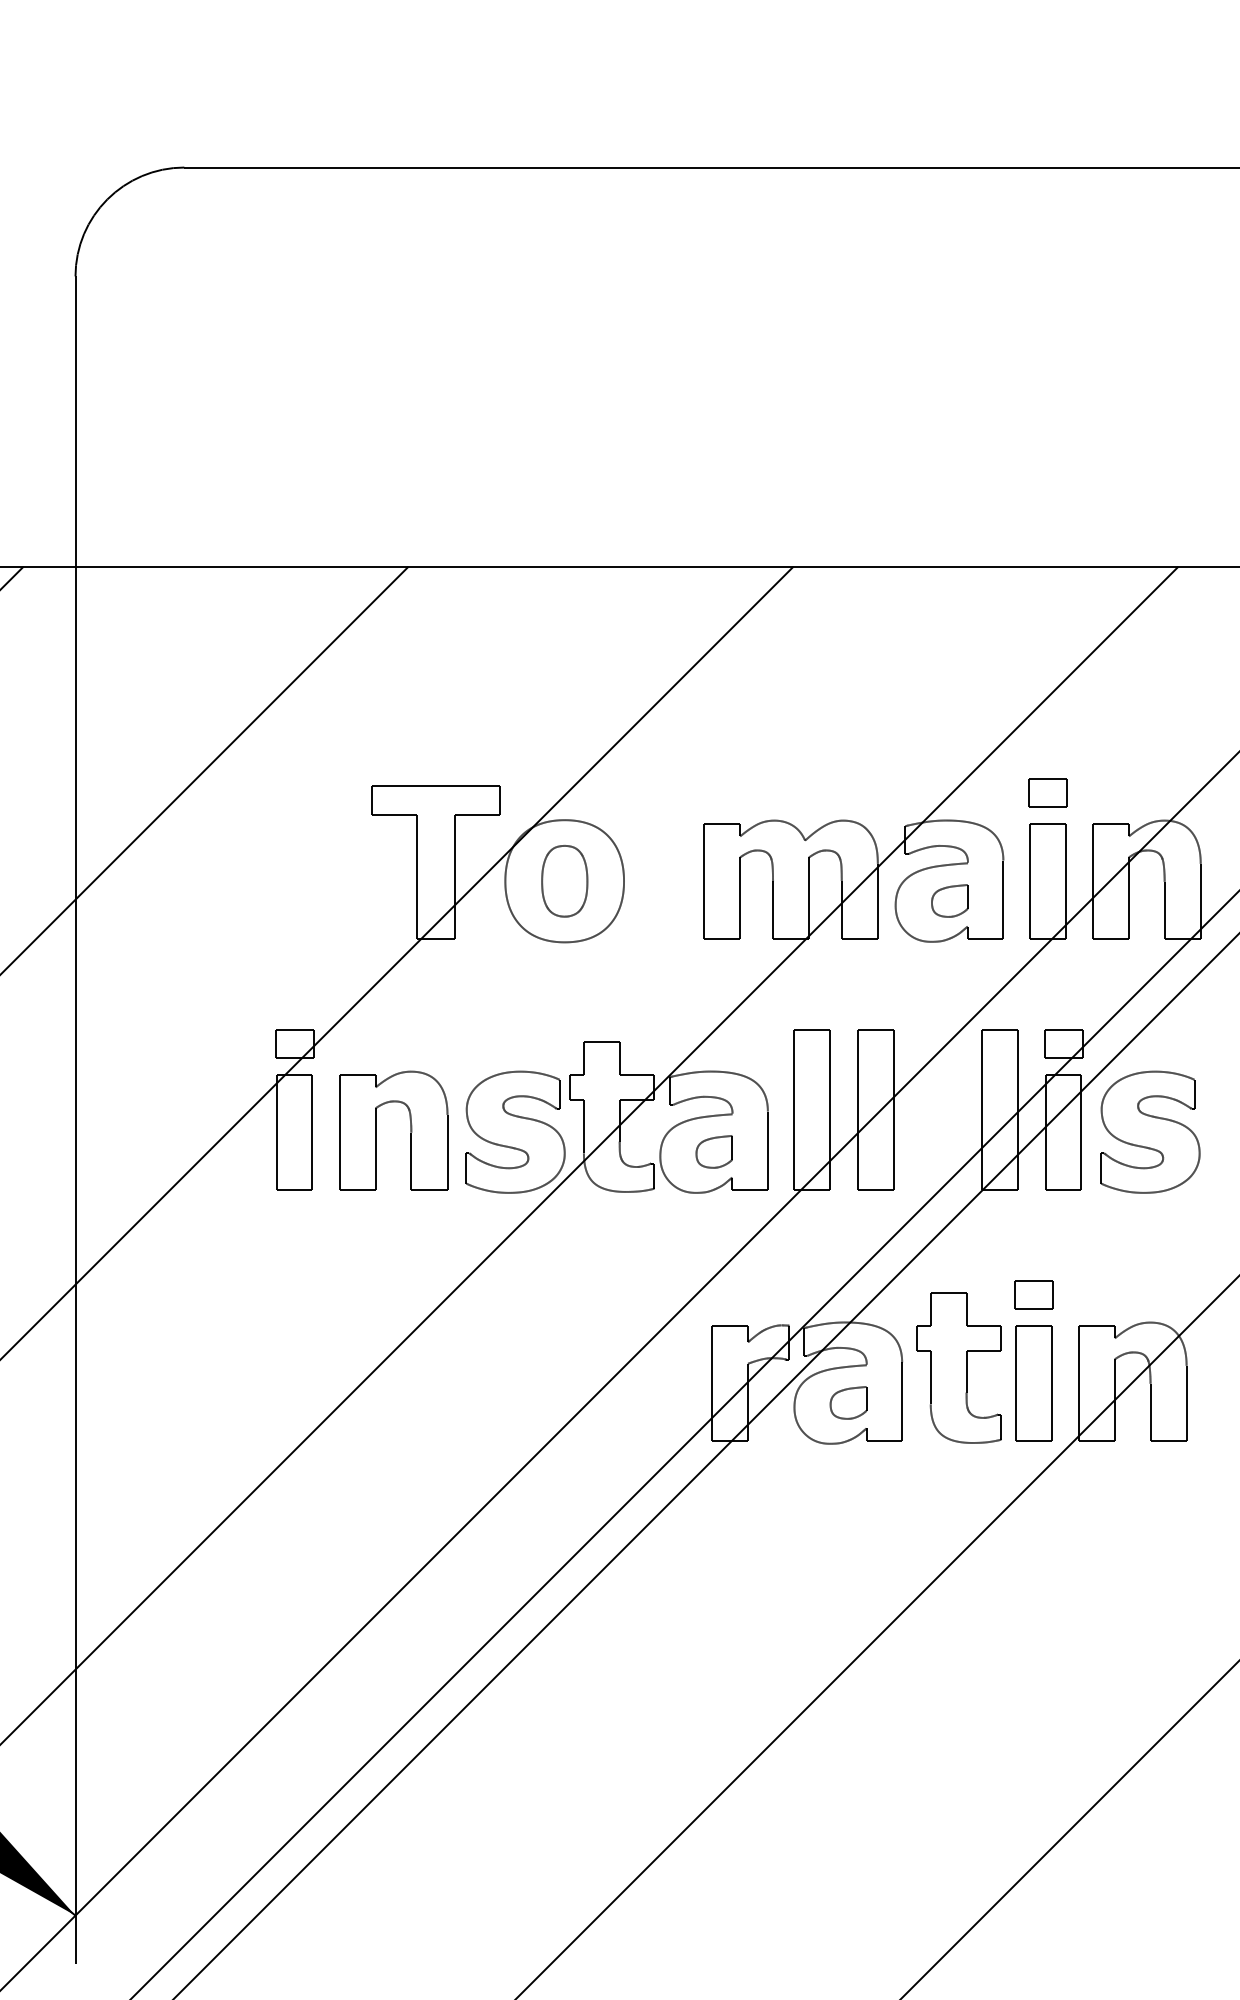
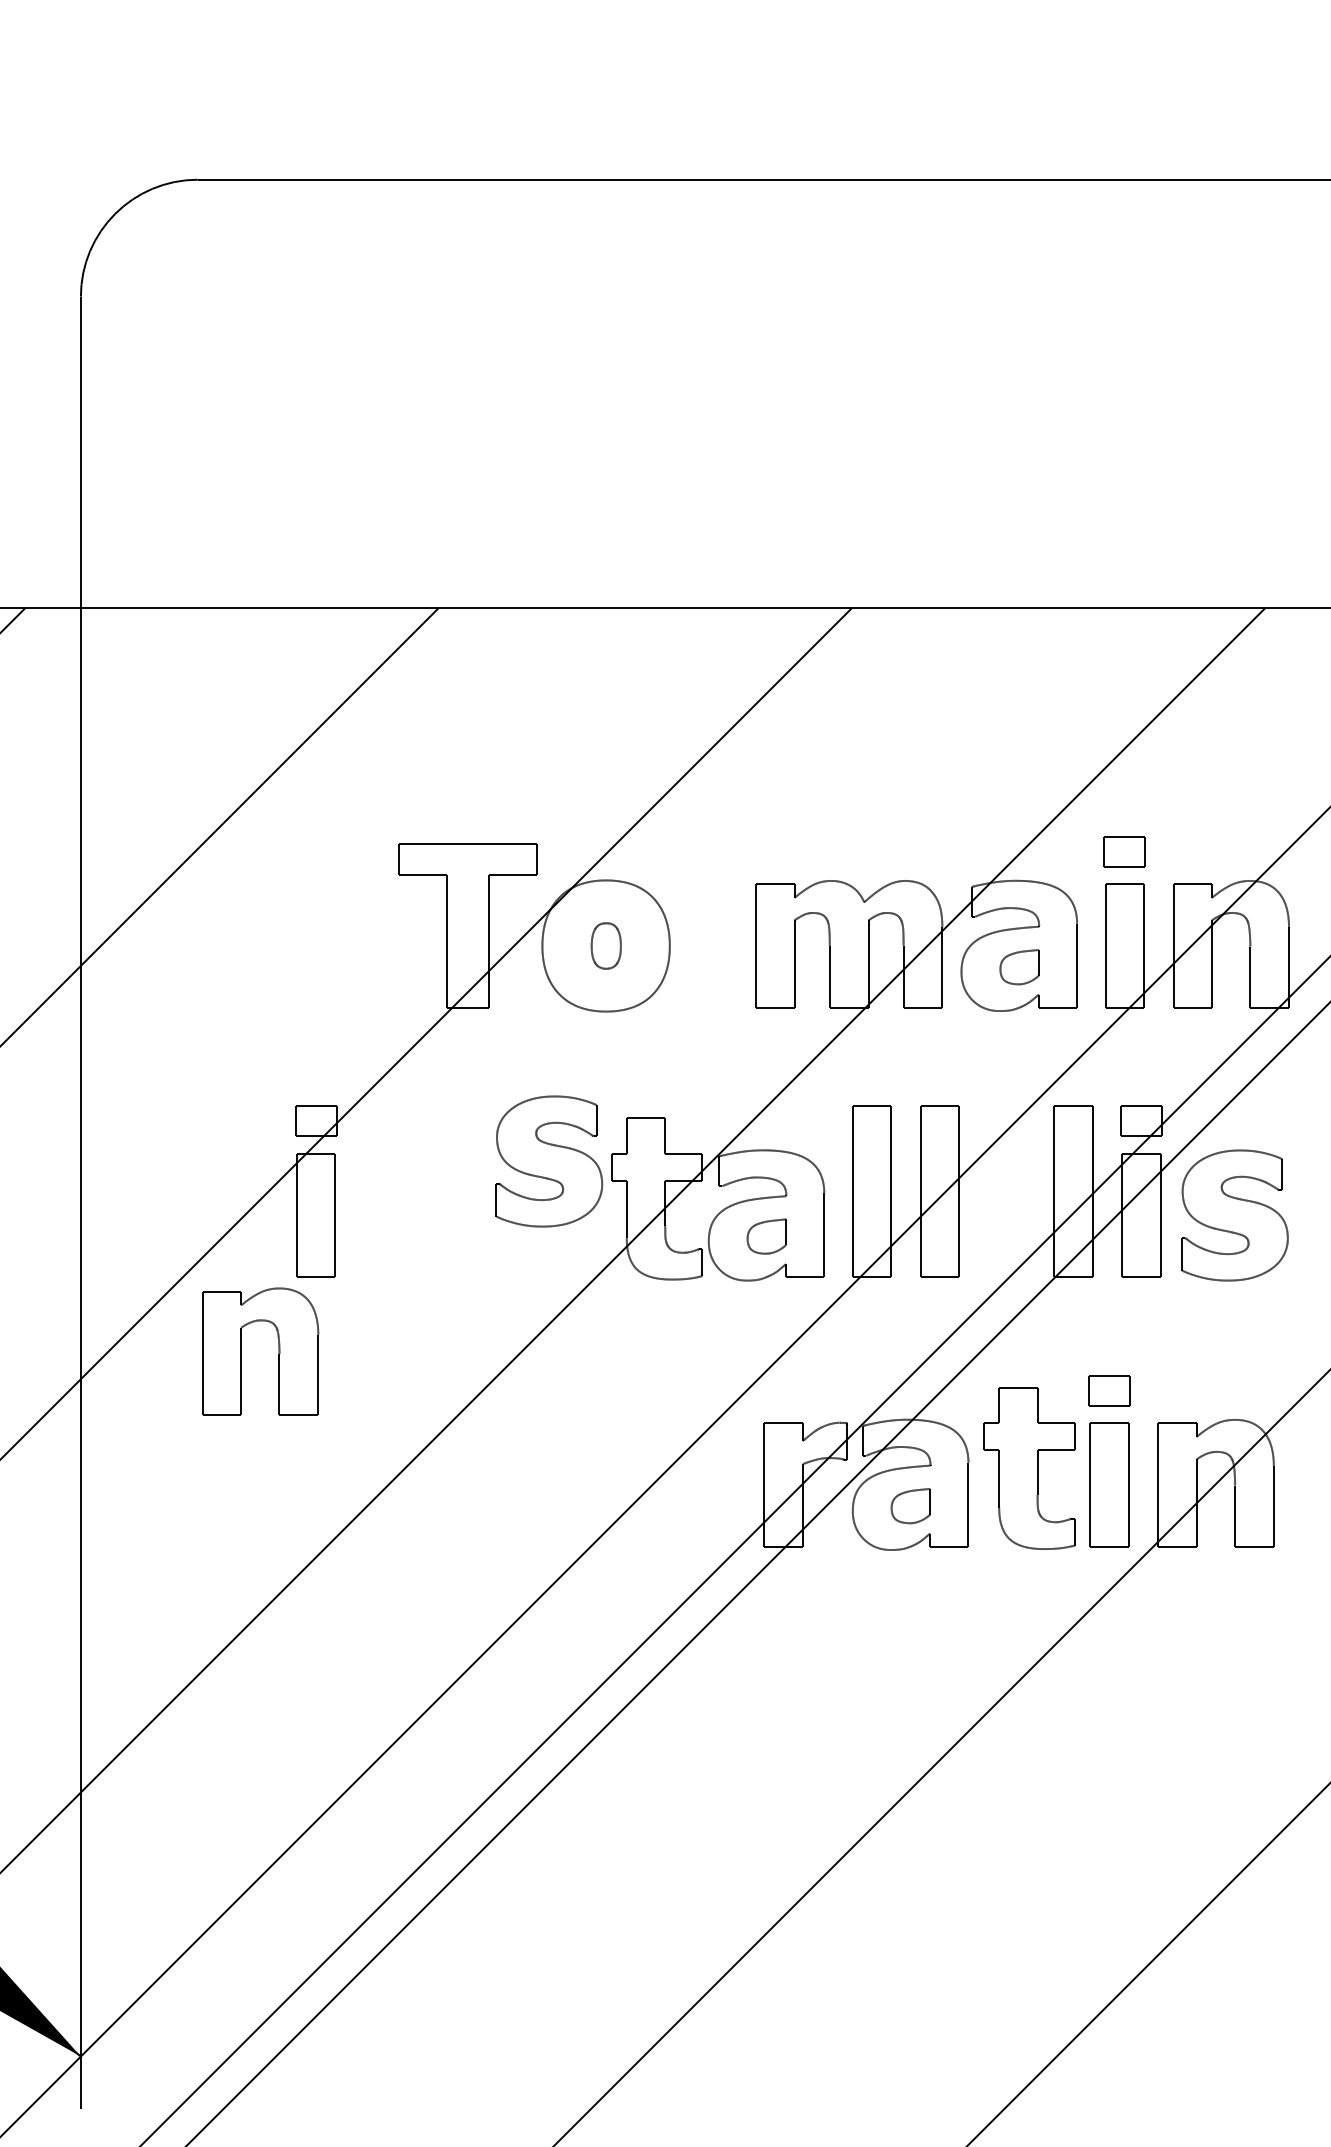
part: (565, 880) -> (606, 945), size x0.6
part: (410, 1130) -> (278, 1351), moved
part: (515, 1132) -> (549, 1161), moved

